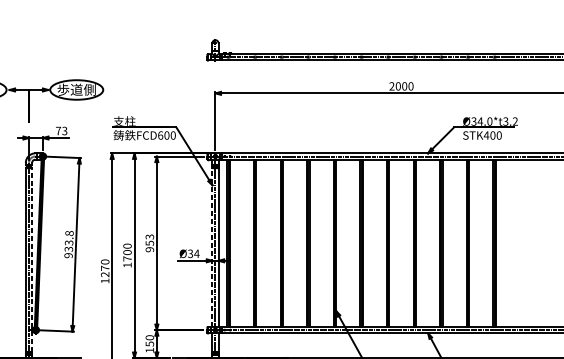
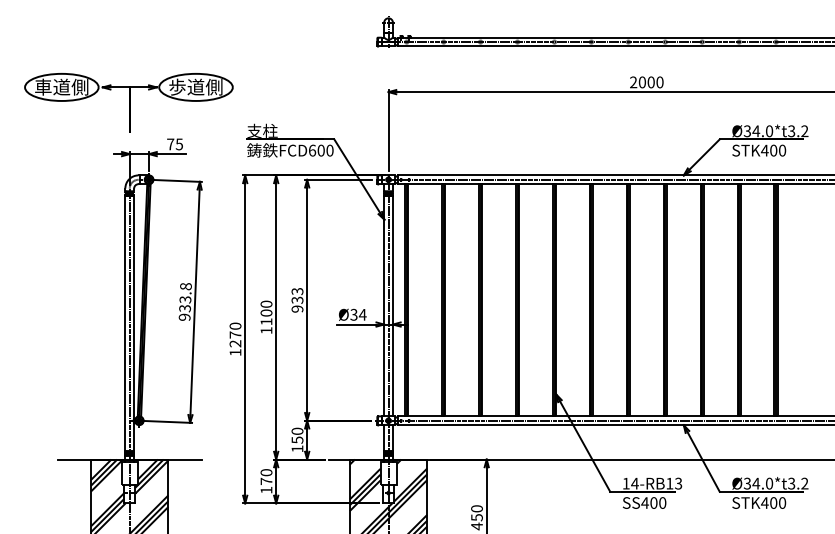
text: (64, 130) -> (179, 143), 73 -> 75
text: (149, 242) -> (296, 299), 953 -> 933
line: (212, 247) -> (384, 305), dashed -> solid
text: (127, 258) -> (266, 321), 1700 -> 1100
line: (32, 260) -> (134, 323), dashed -> solid

